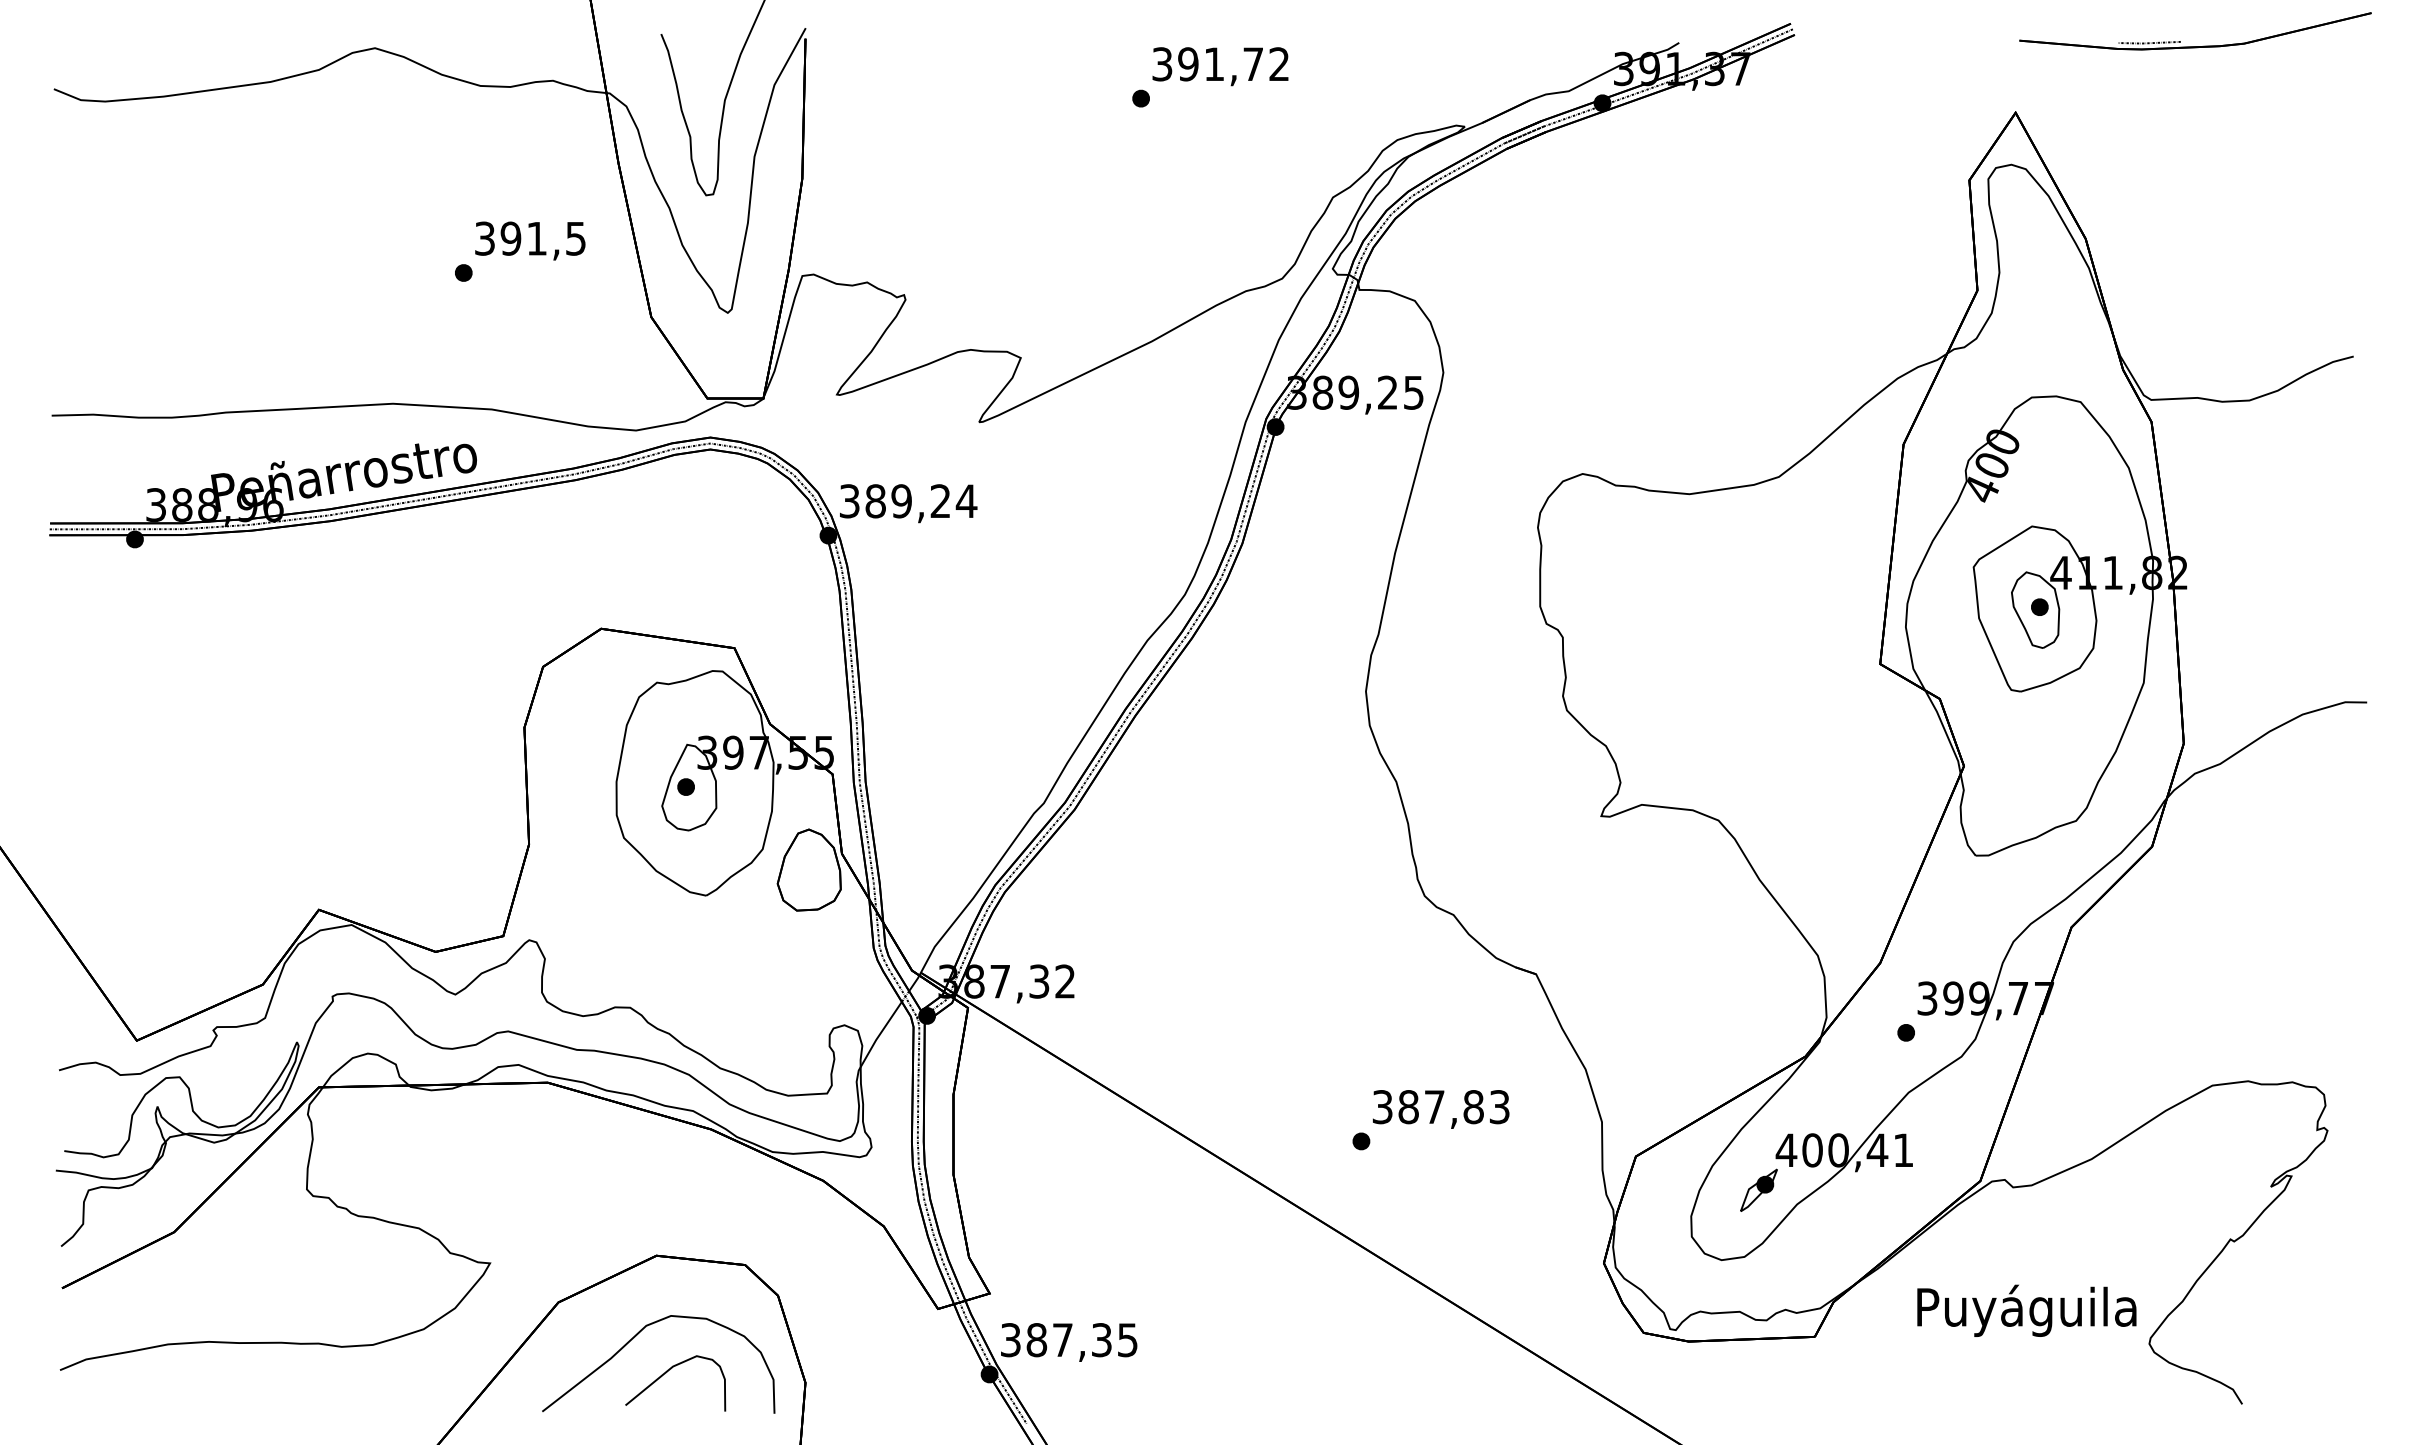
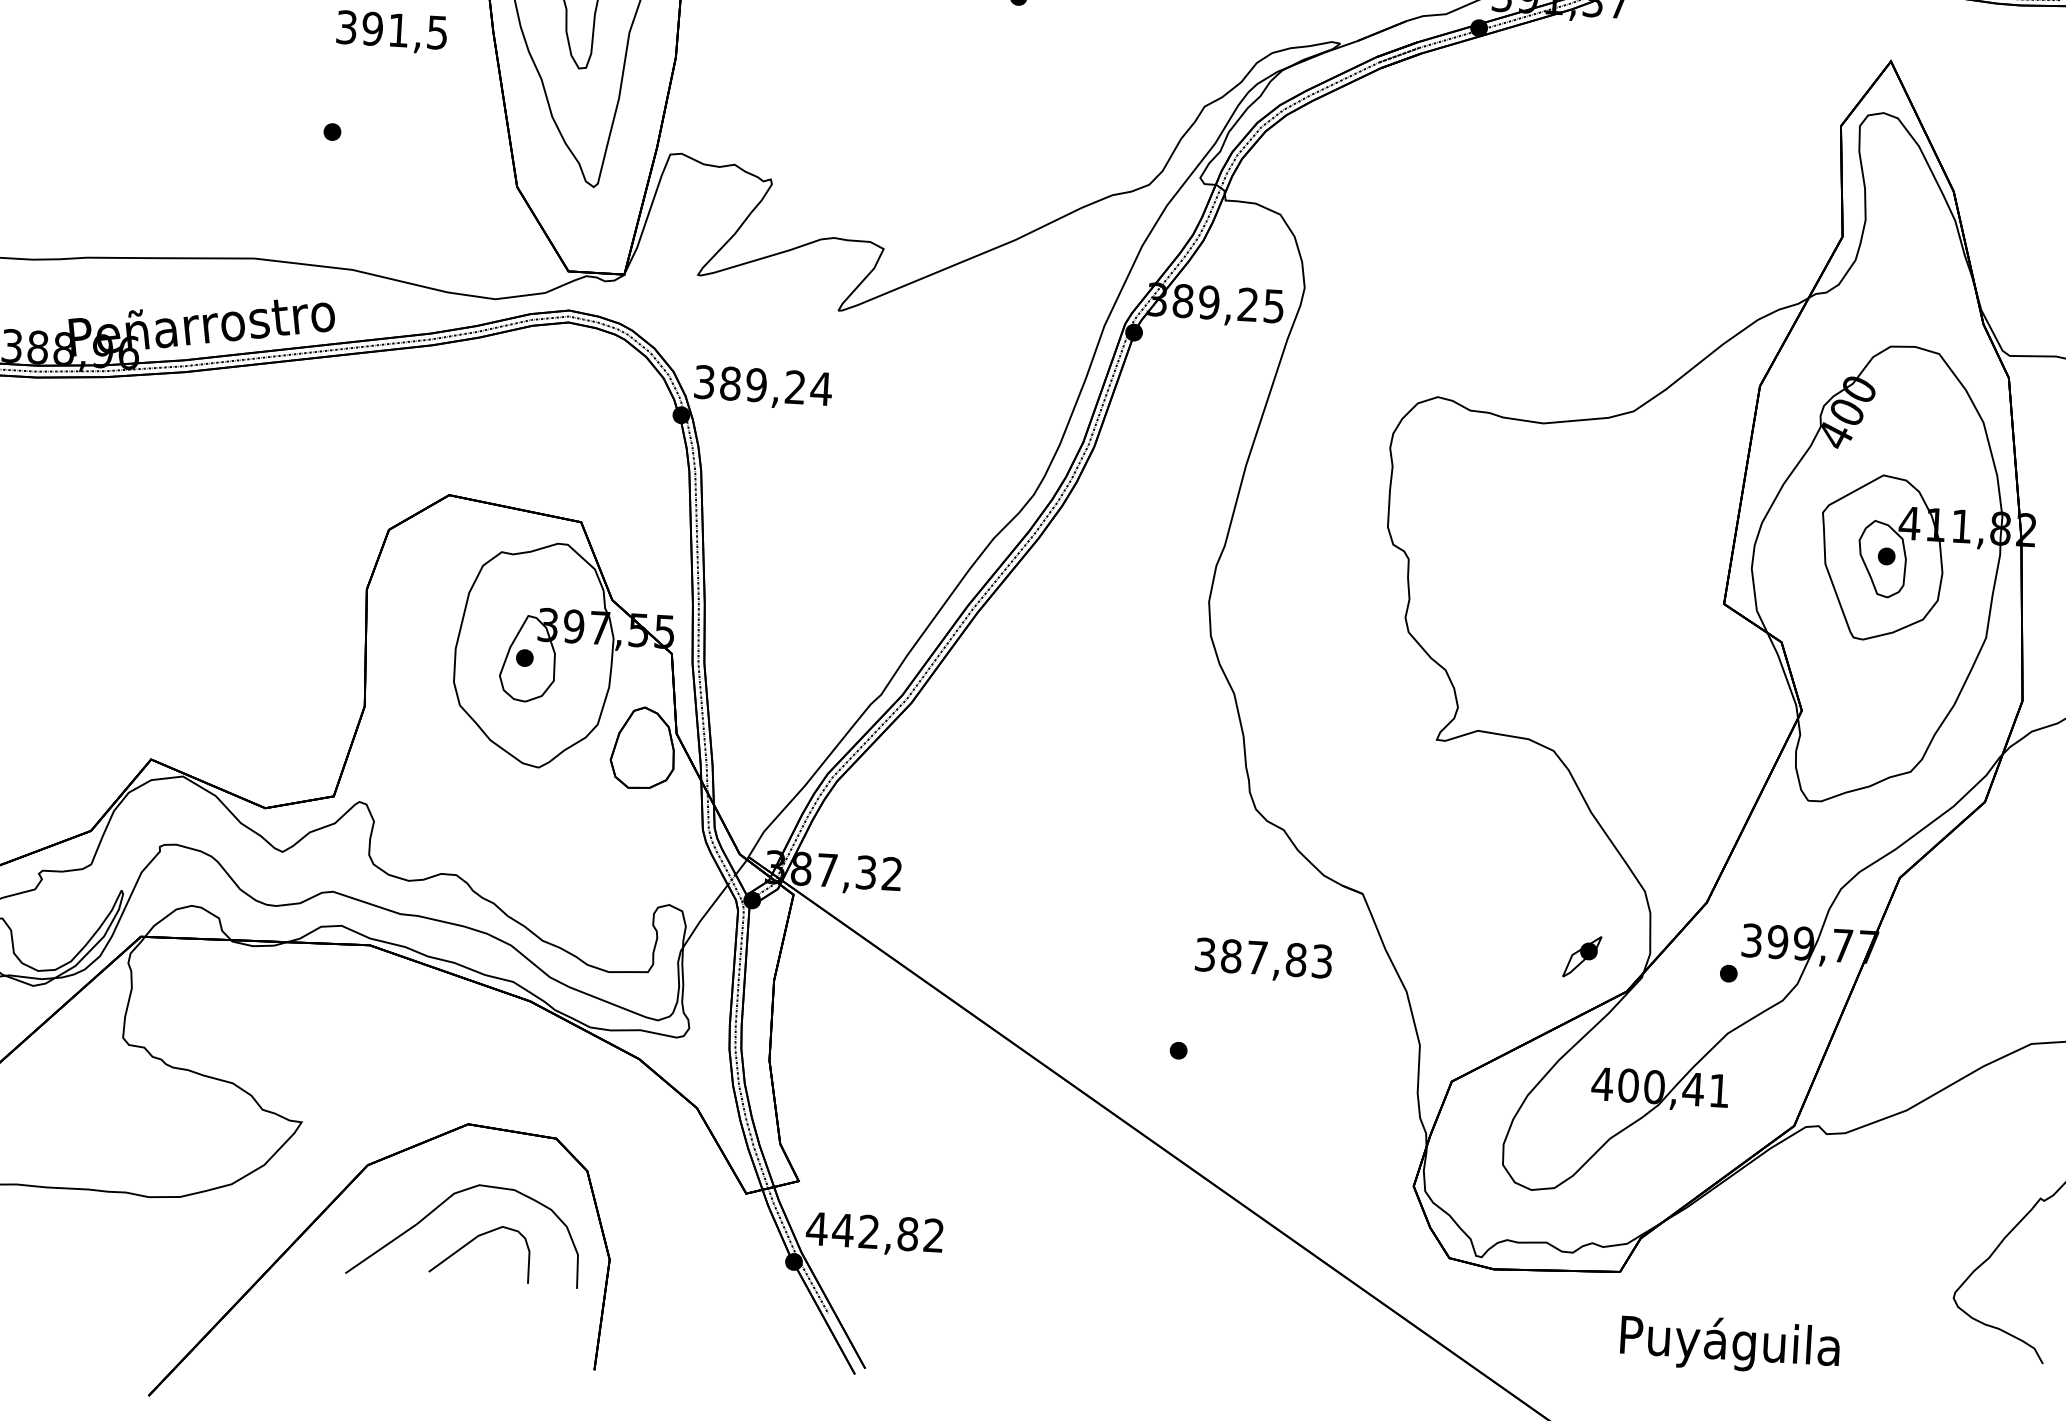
text: (530, 240) -> (392, 31), moved
text: (1440, 1109) -> (1263, 960), moved
part: (1758, 1189) -> (1581, 955), moved
text: (2026, 1310) -> (1729, 1344), moved
text: (1068, 1340) -> (874, 1232), 387,35 -> 442,82

